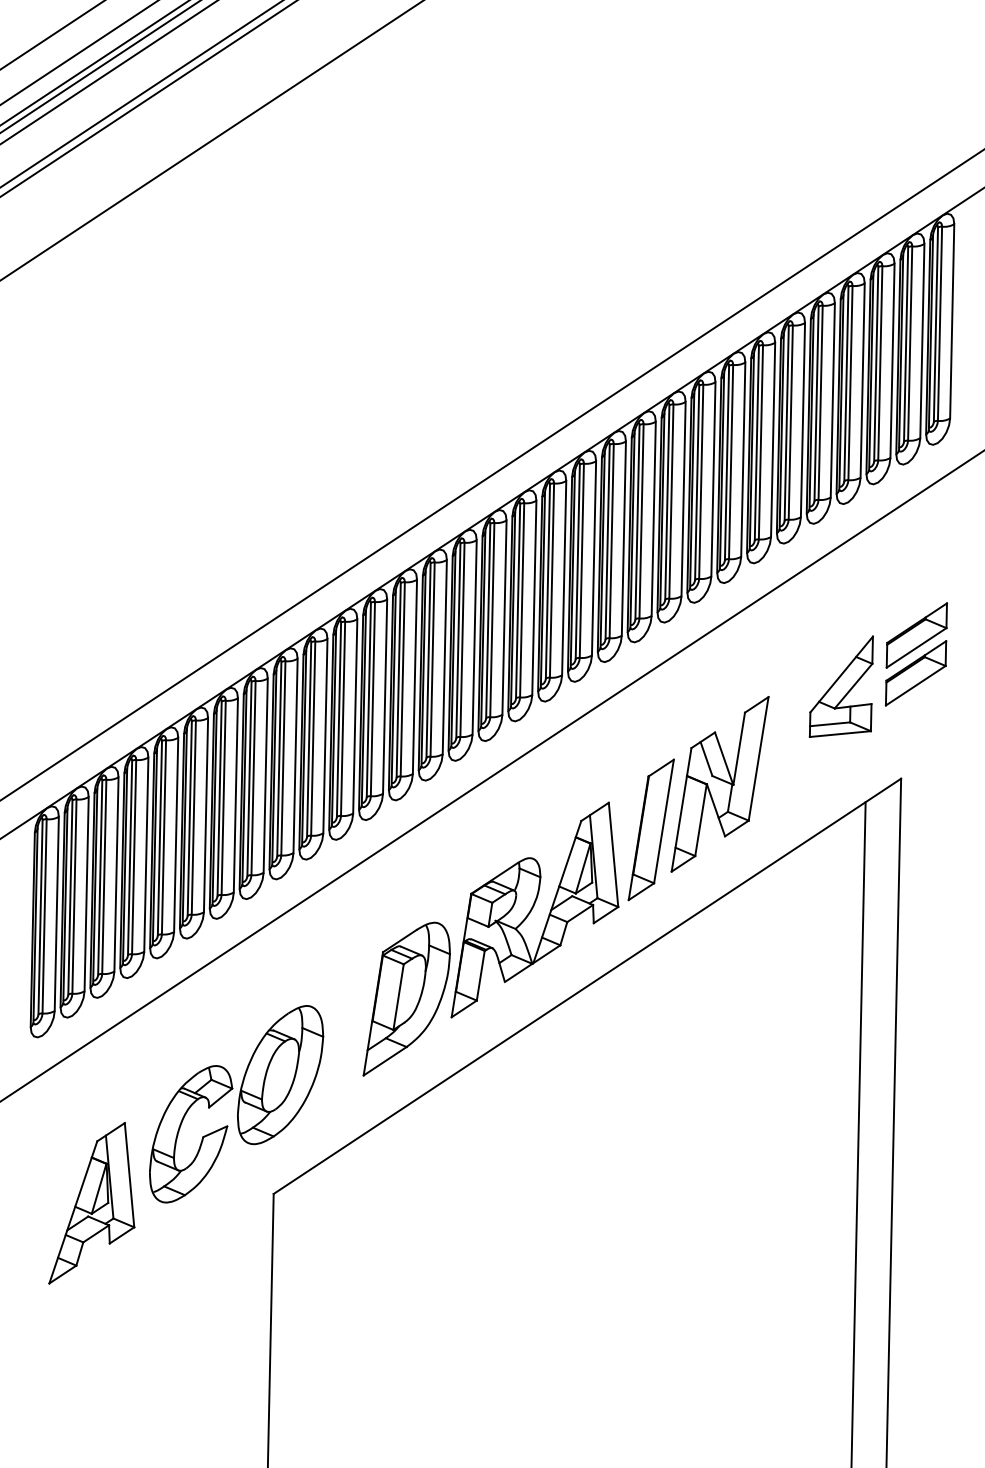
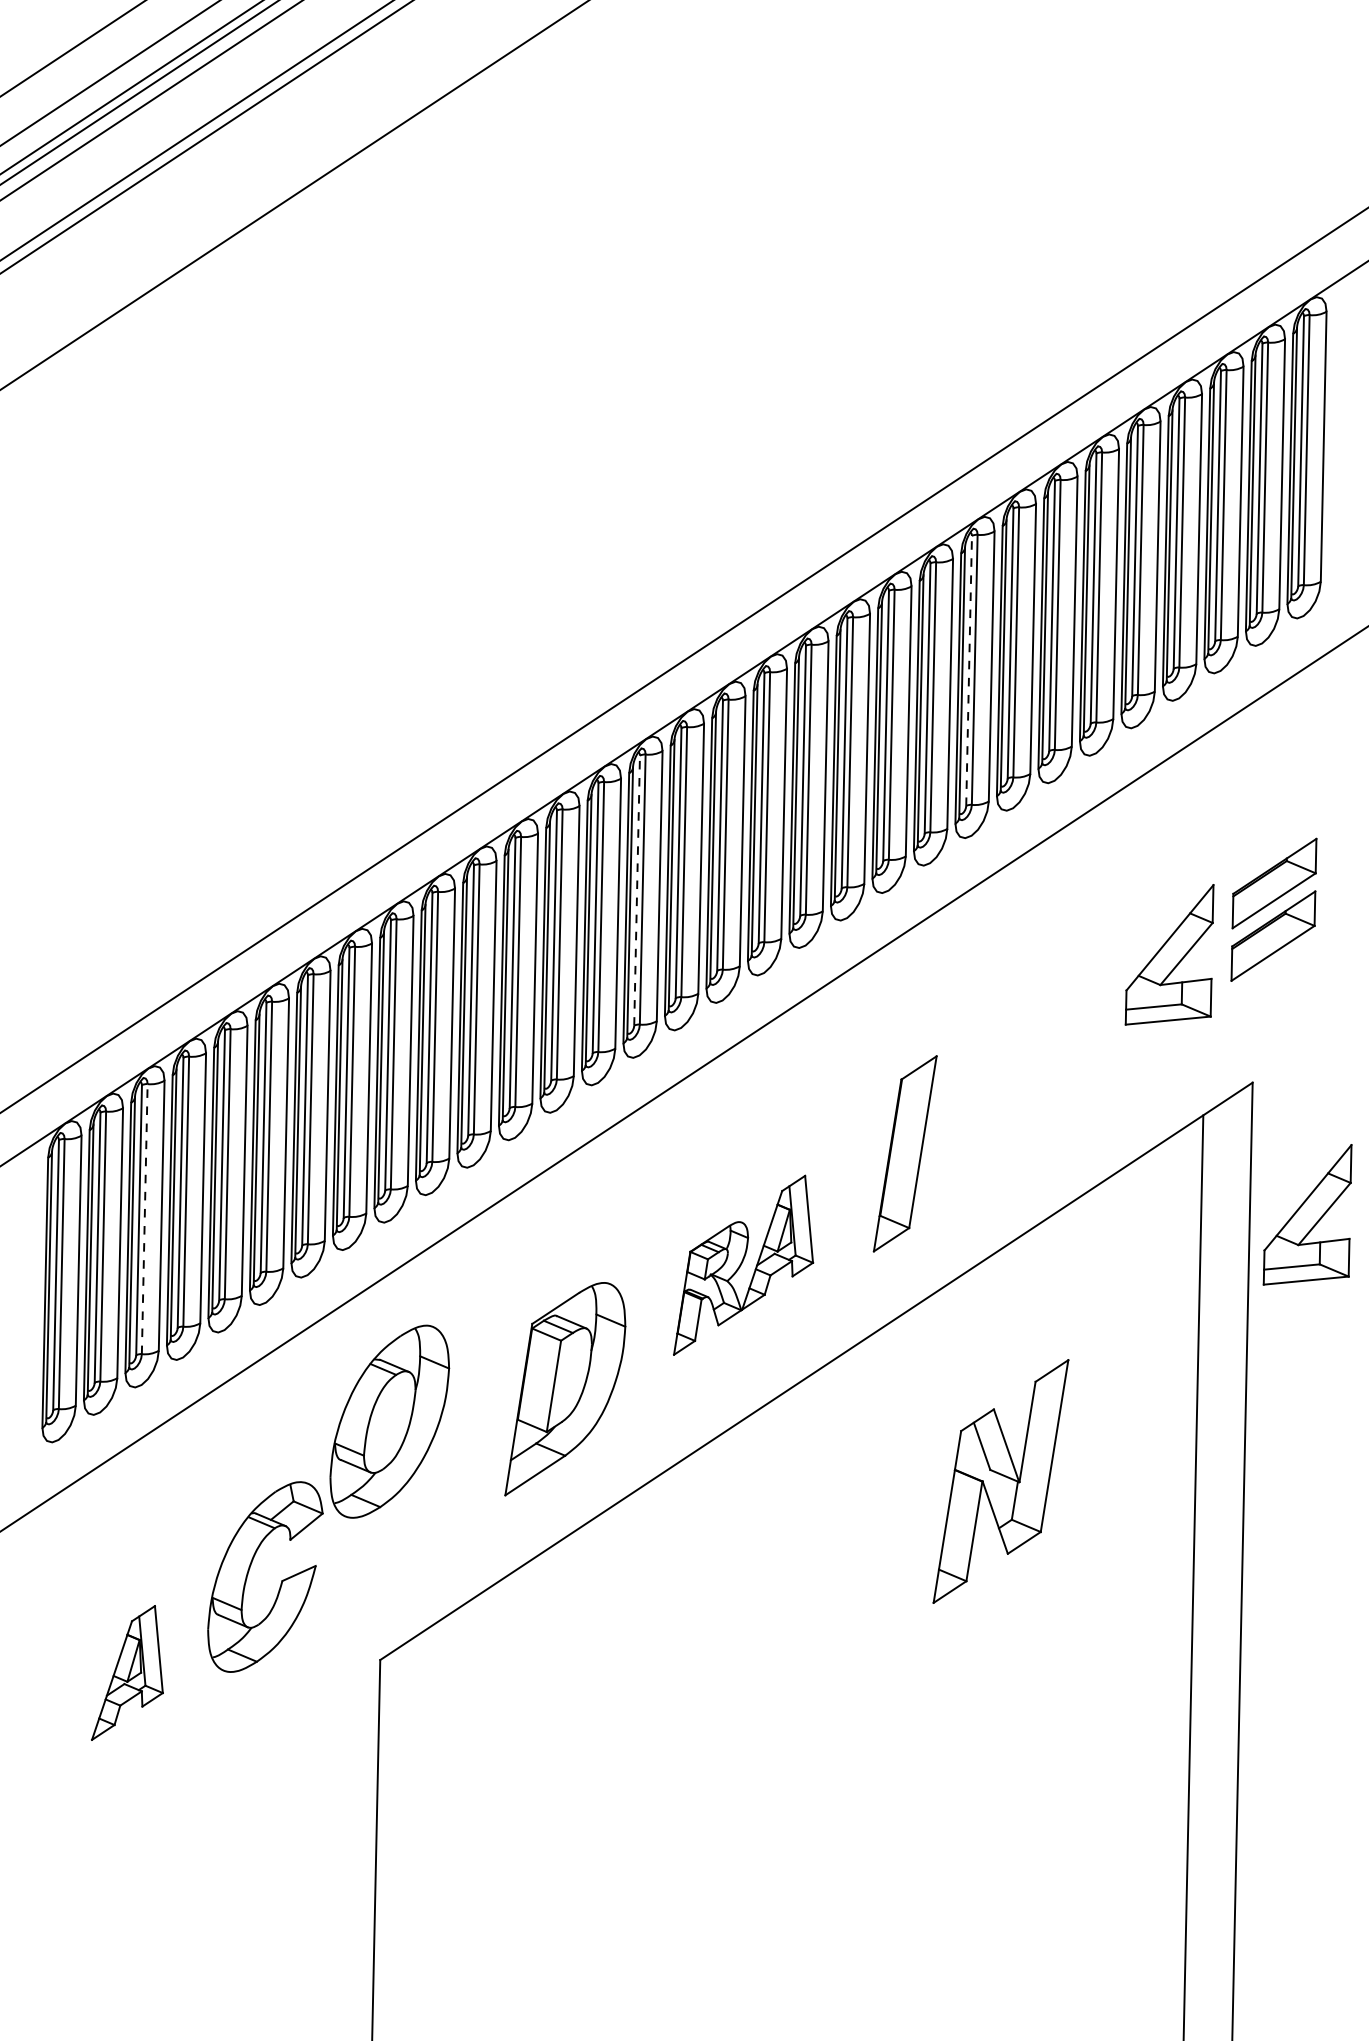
line: (697, 482) -> (969, 670), solid -> dashed
line: (458, 640) -> (637, 890), solid -> dashed
part: (719, 784) -> (1000, 1481), moved
part: (940, 873) -> (1307, 1214), added
line: (104, 876) -> (144, 1218), solid -> dashed
part: (534, 910) -> (743, 1265), size x0.6
part: (280, 1074) -> (389, 1421), moved
part: (91, 1202) -> (127, 1672), size x0.6

